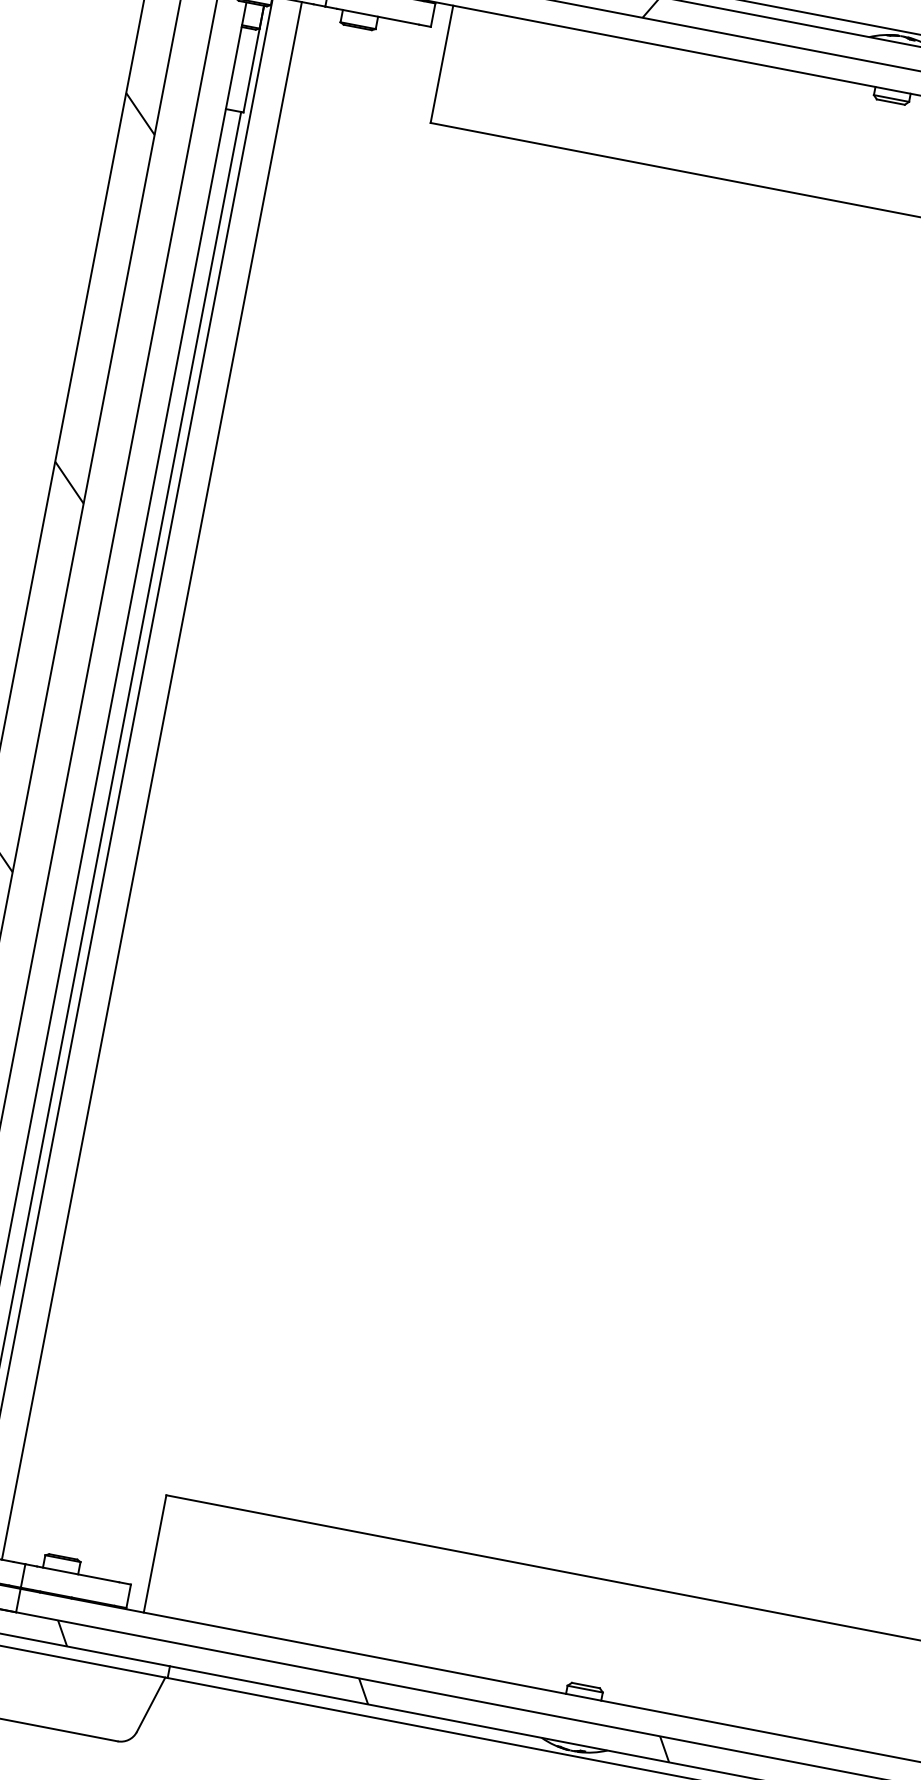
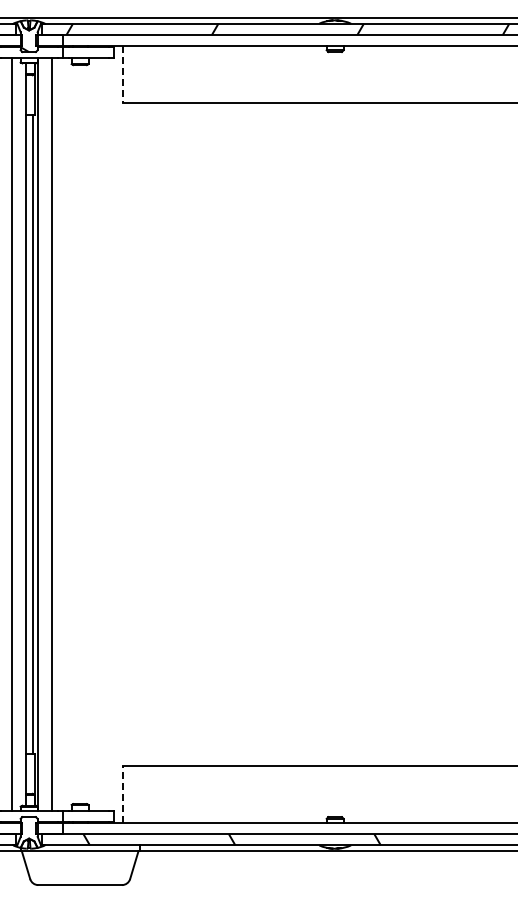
line: (441, 65) -> (122, 75), solid -> dashed
line: (155, 1551) -> (122, 793), solid -> dashed

